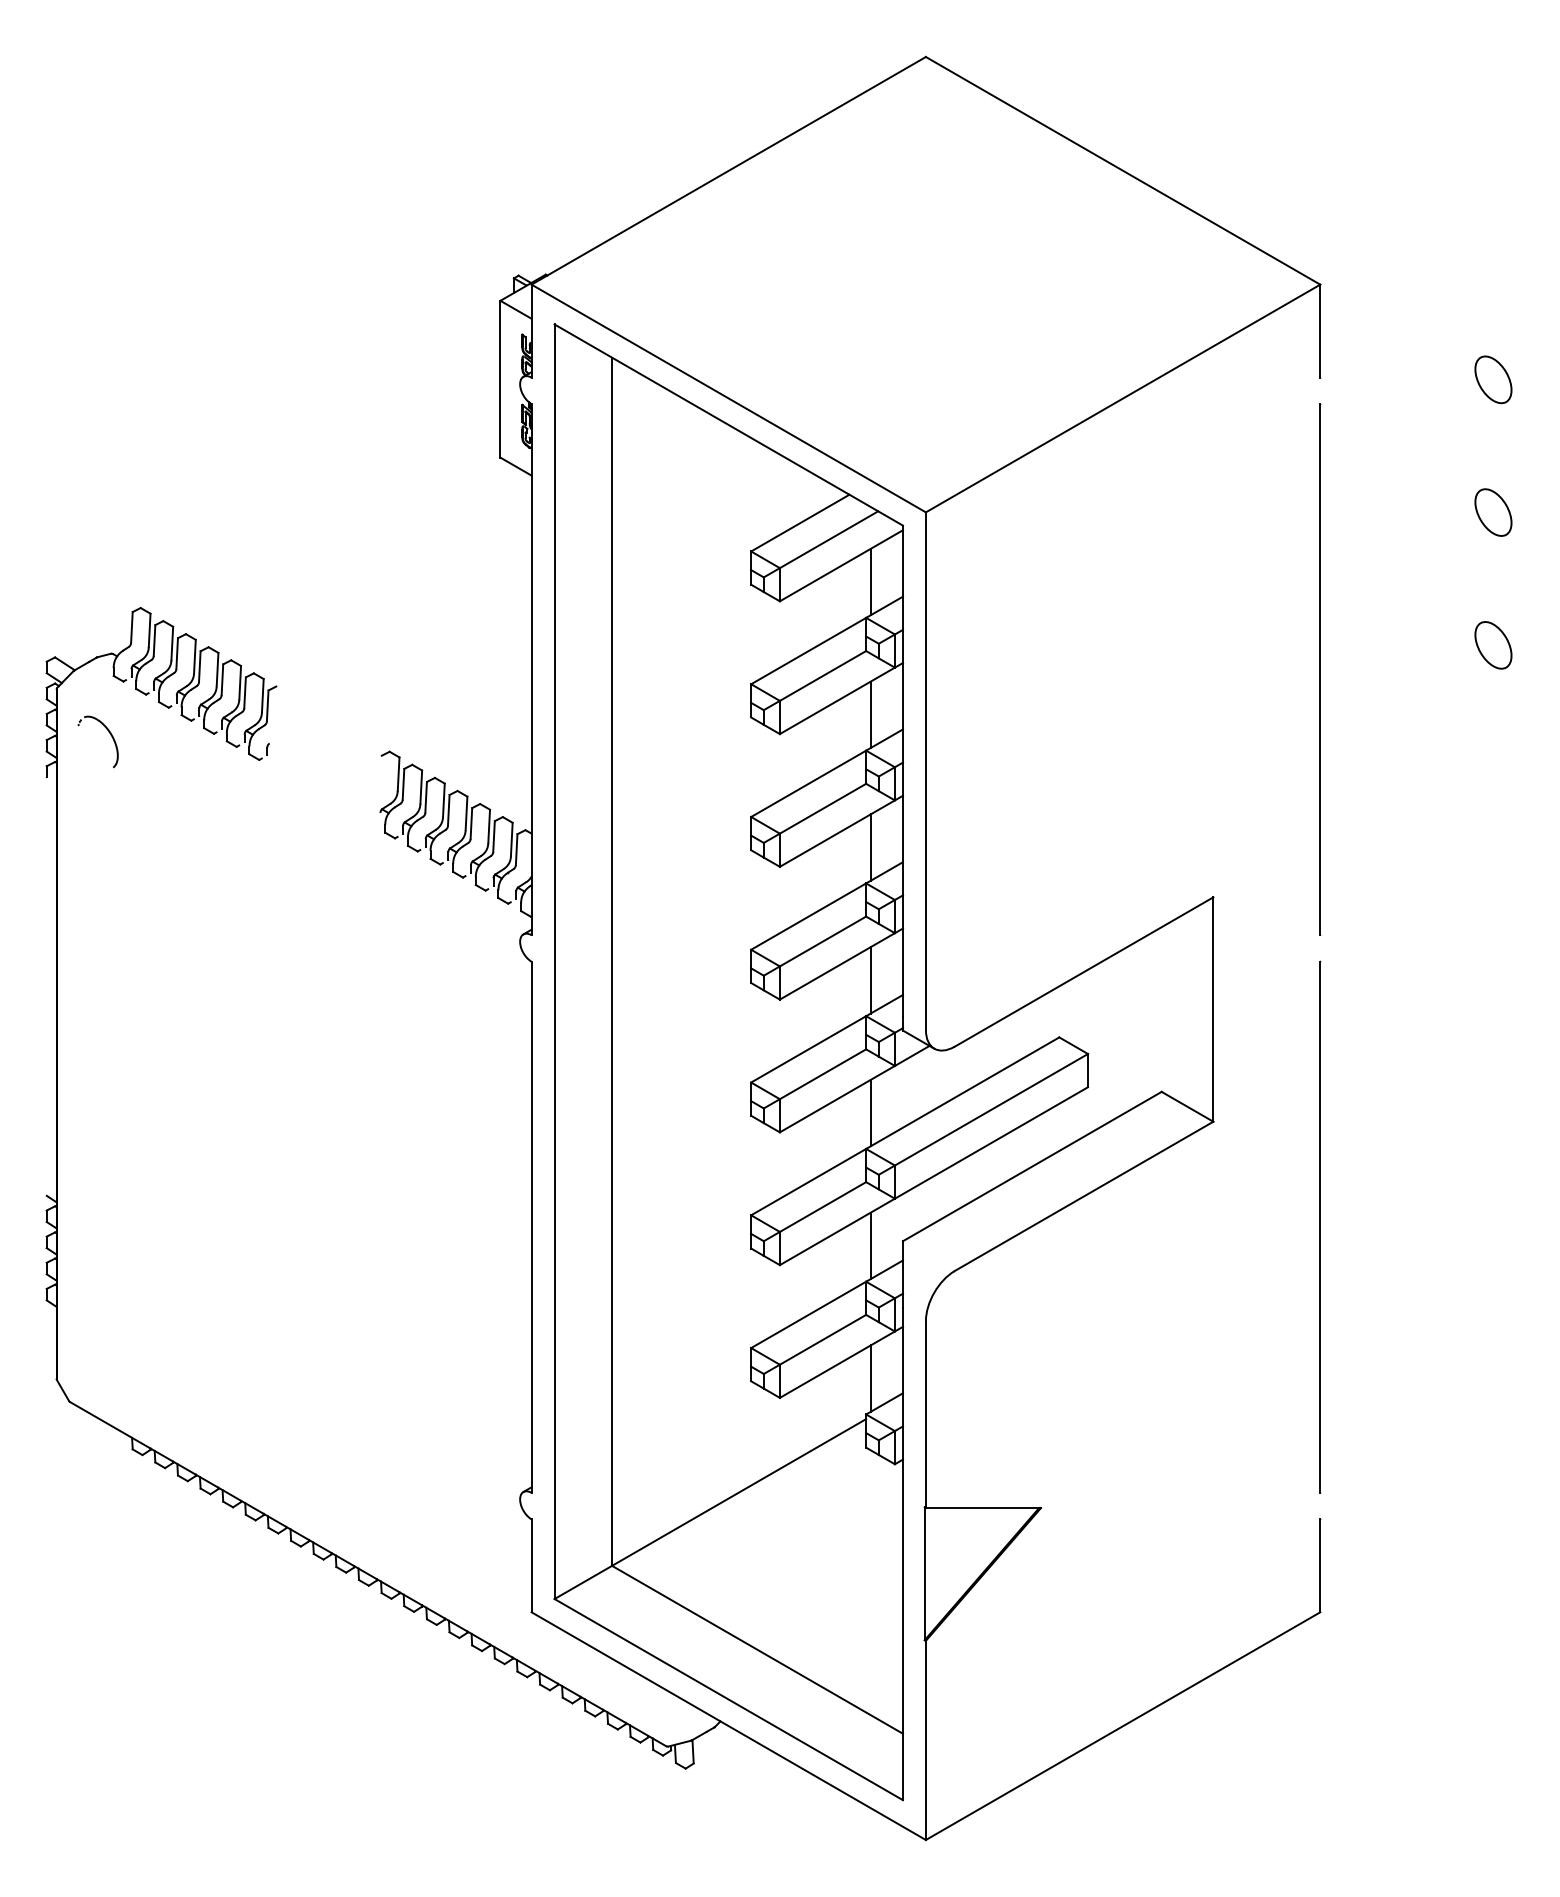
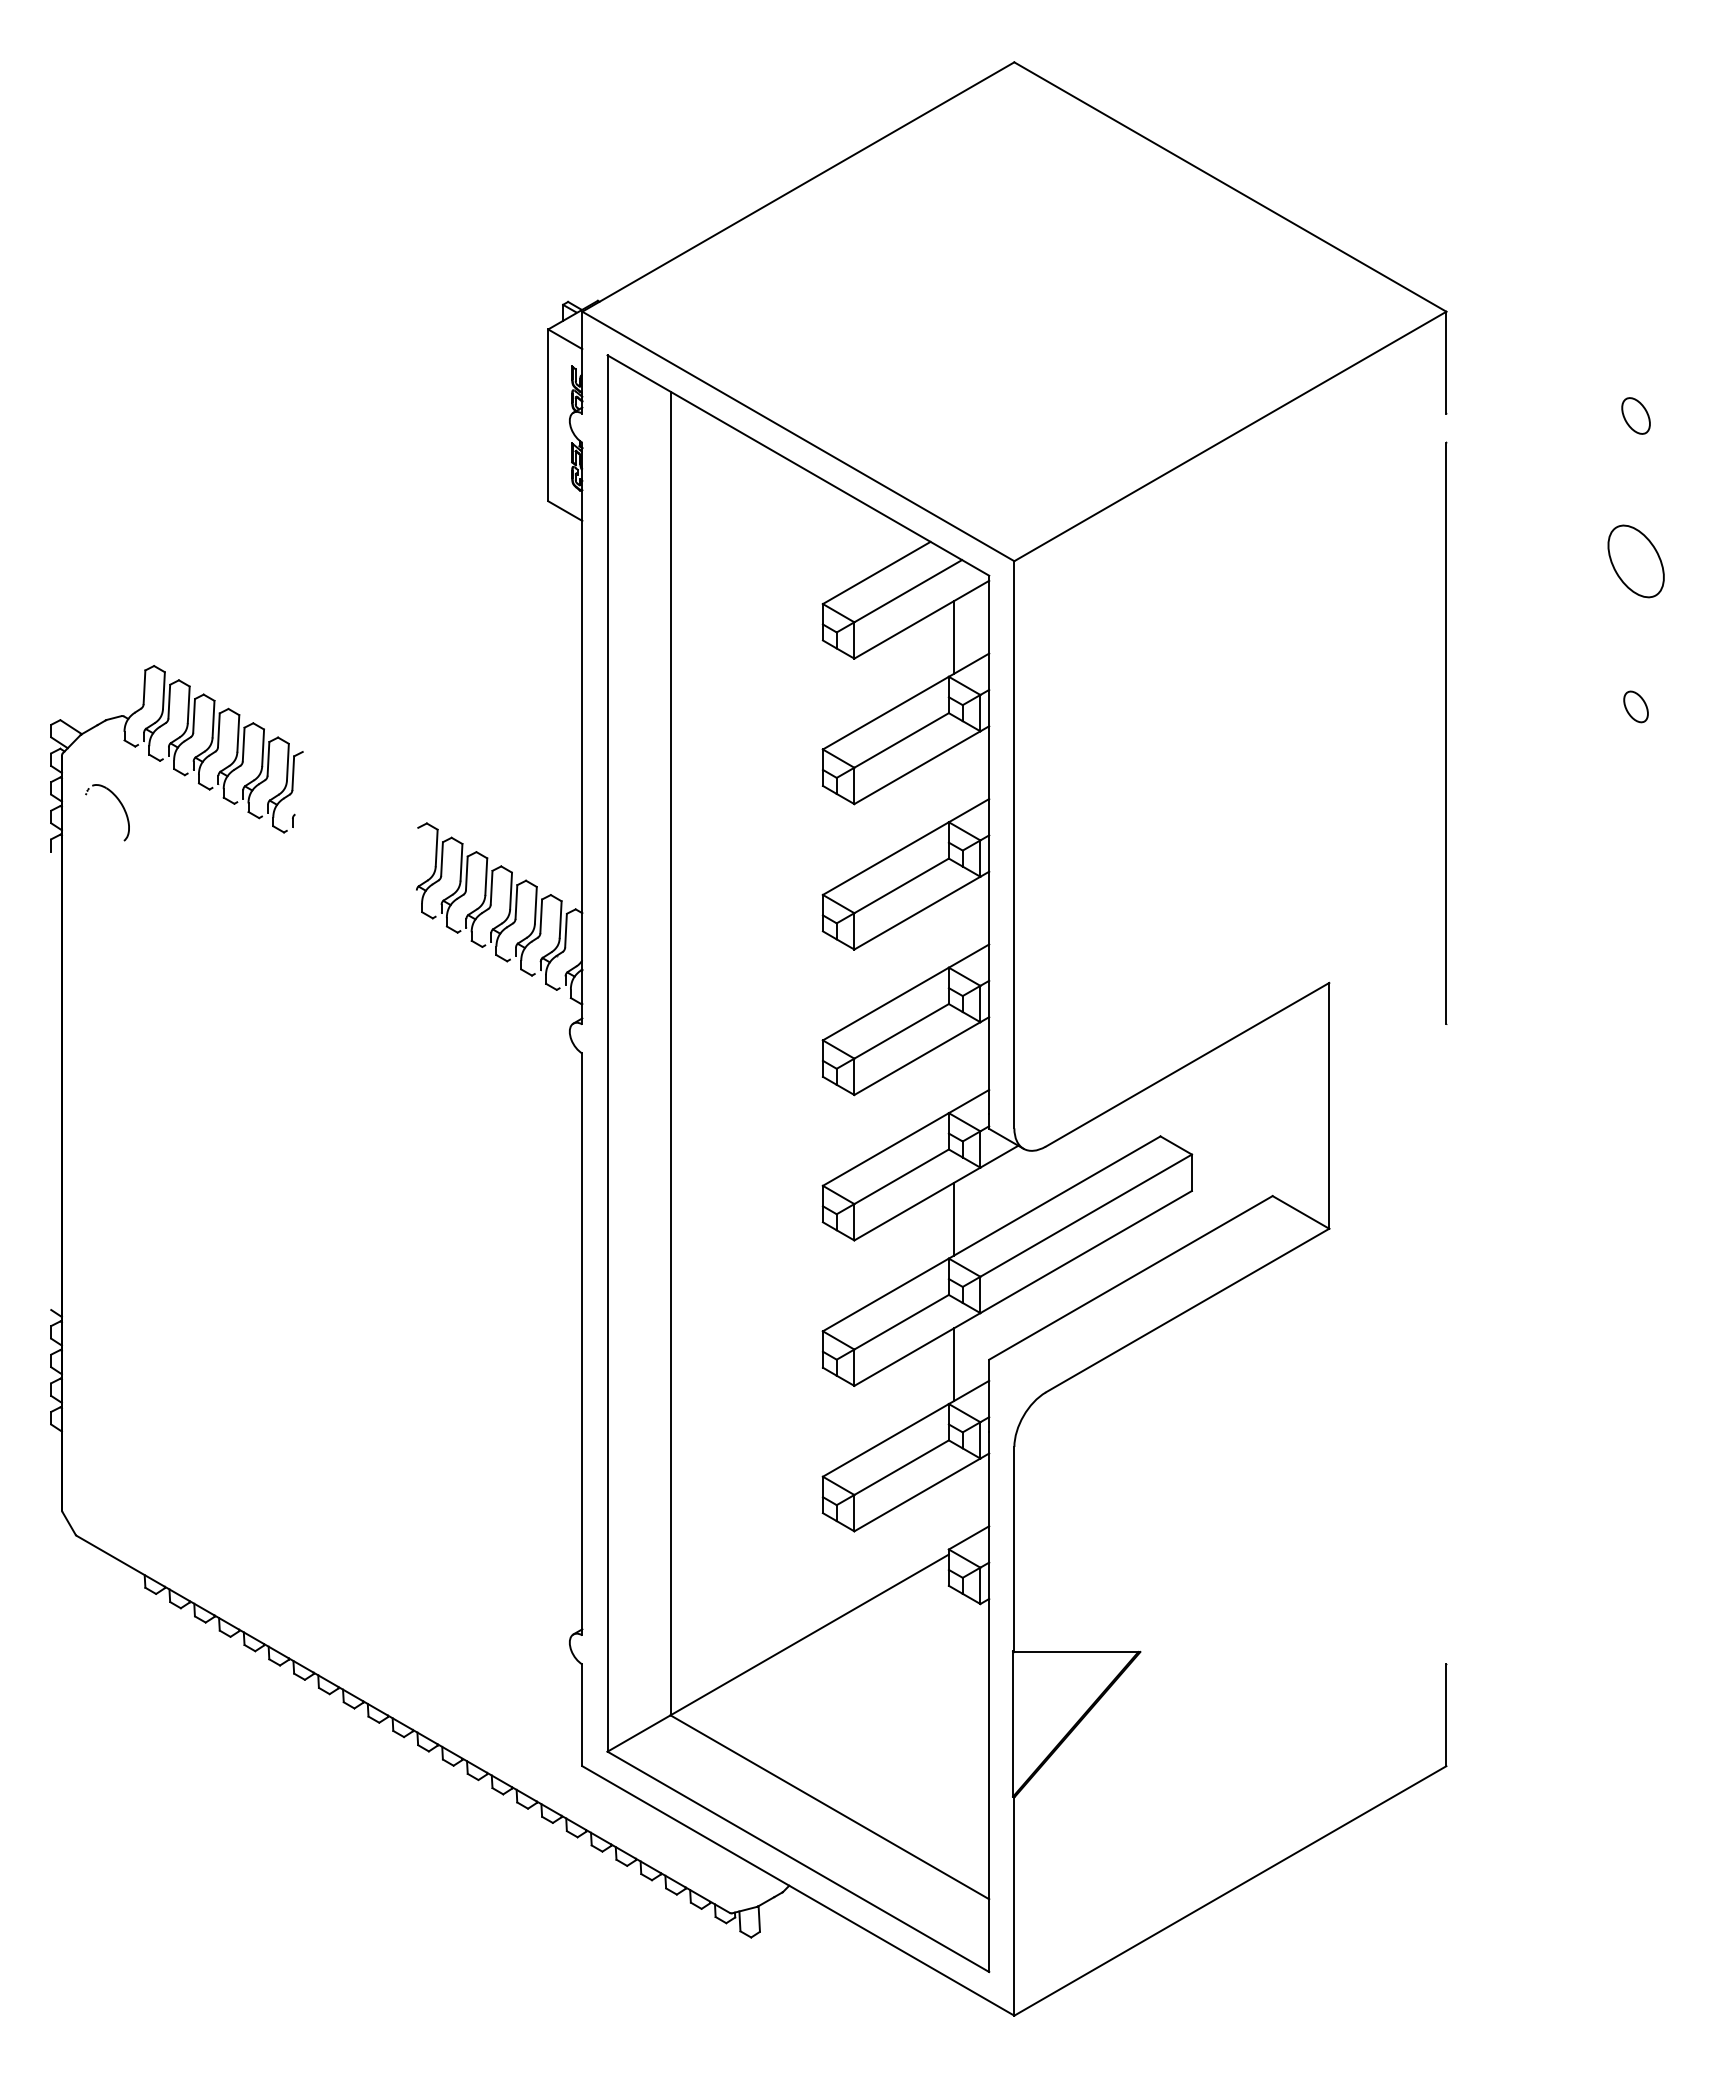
part: (1492, 379) -> (1635, 415), size x0.7
part: (1492, 512) -> (1635, 561), size x1.4
part: (1492, 644) -> (1635, 706), size x0.6
line: (870, 714) -> (953, 782), removed
line: (870, 847) -> (953, 928), removed
line: (870, 979) -> (953, 1073), removed
line: (1320, 1226) -> (1446, 1343), removed
line: (870, 1377) -> (953, 1509), removed

